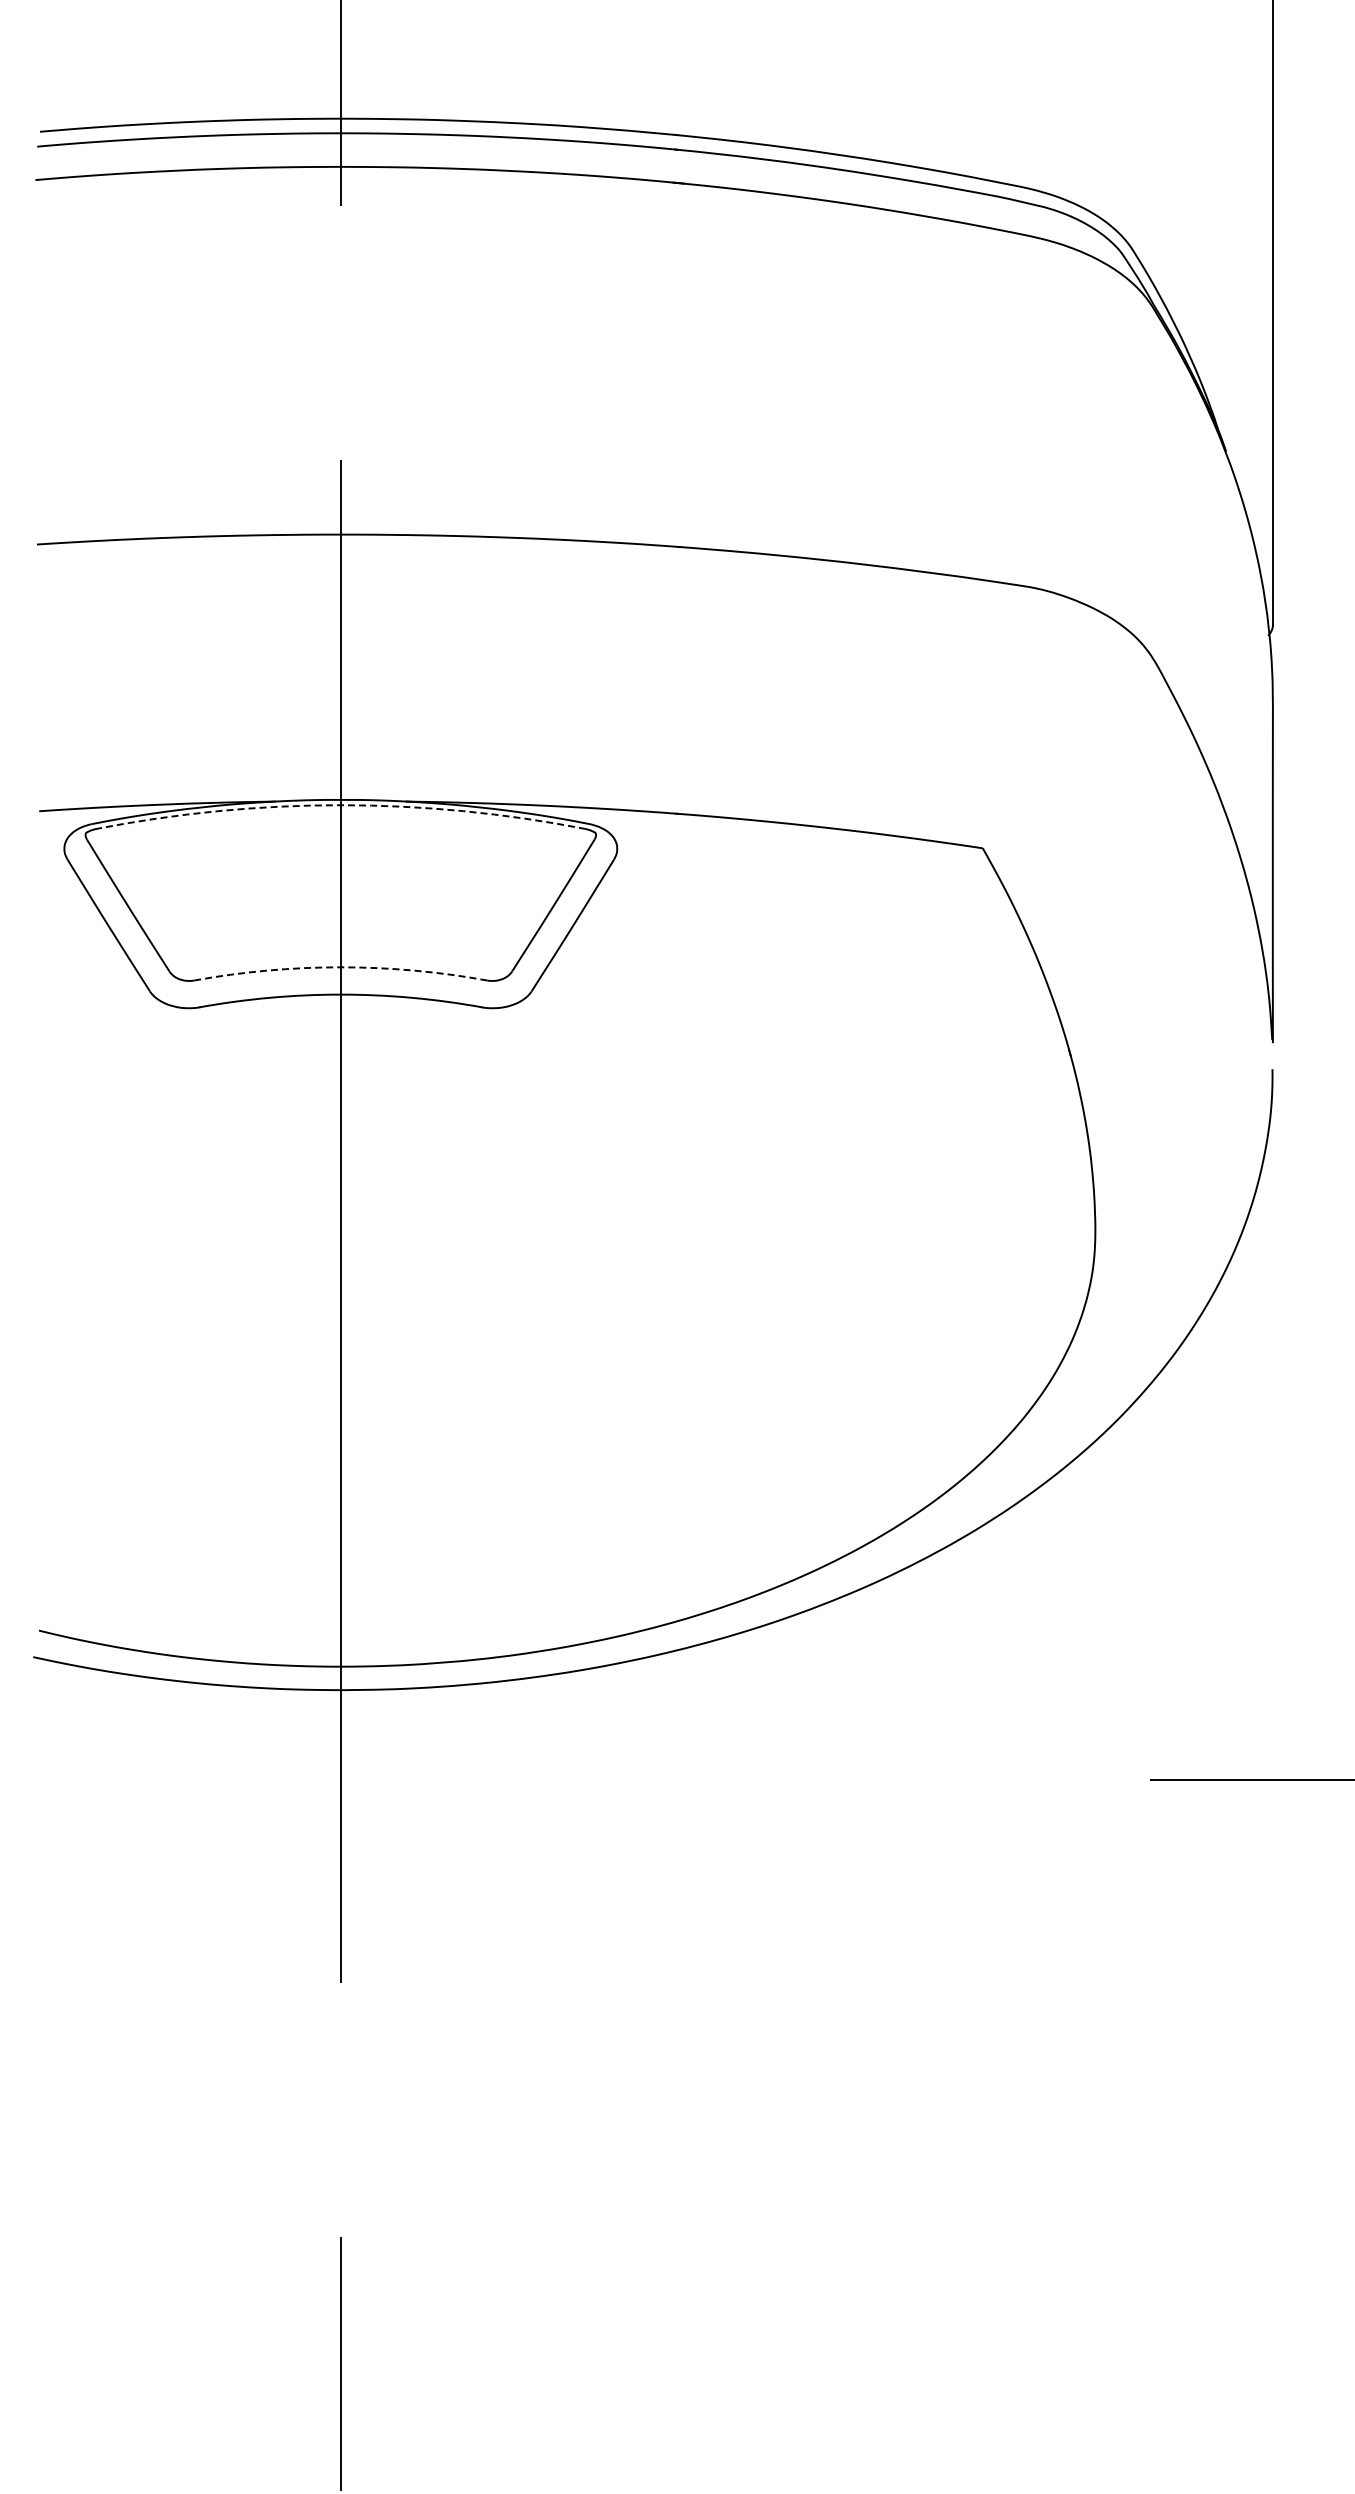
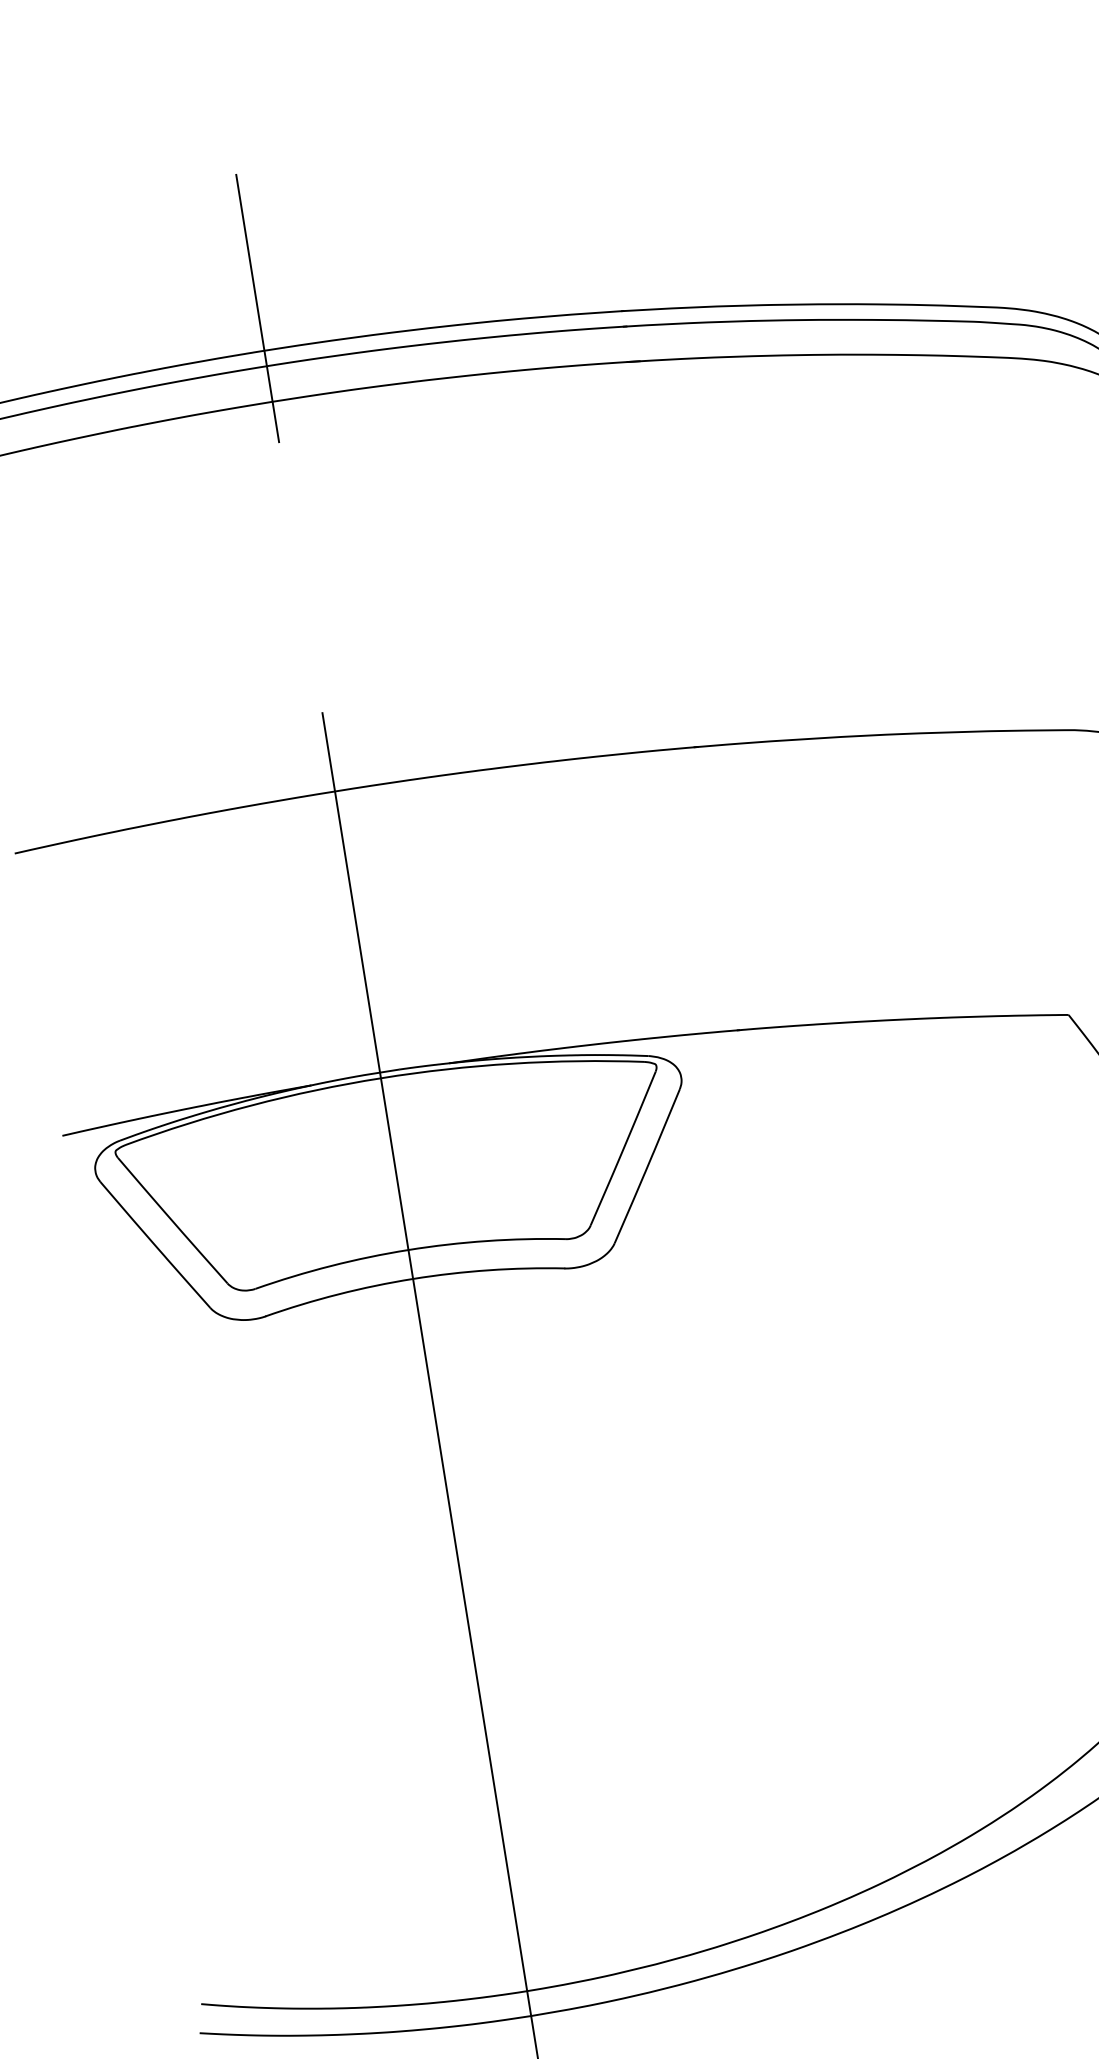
arc: (340, 805) -> (380, 1078), dashed -> solid
arc: (340, 967) -> (408, 1250), dashed -> solid

